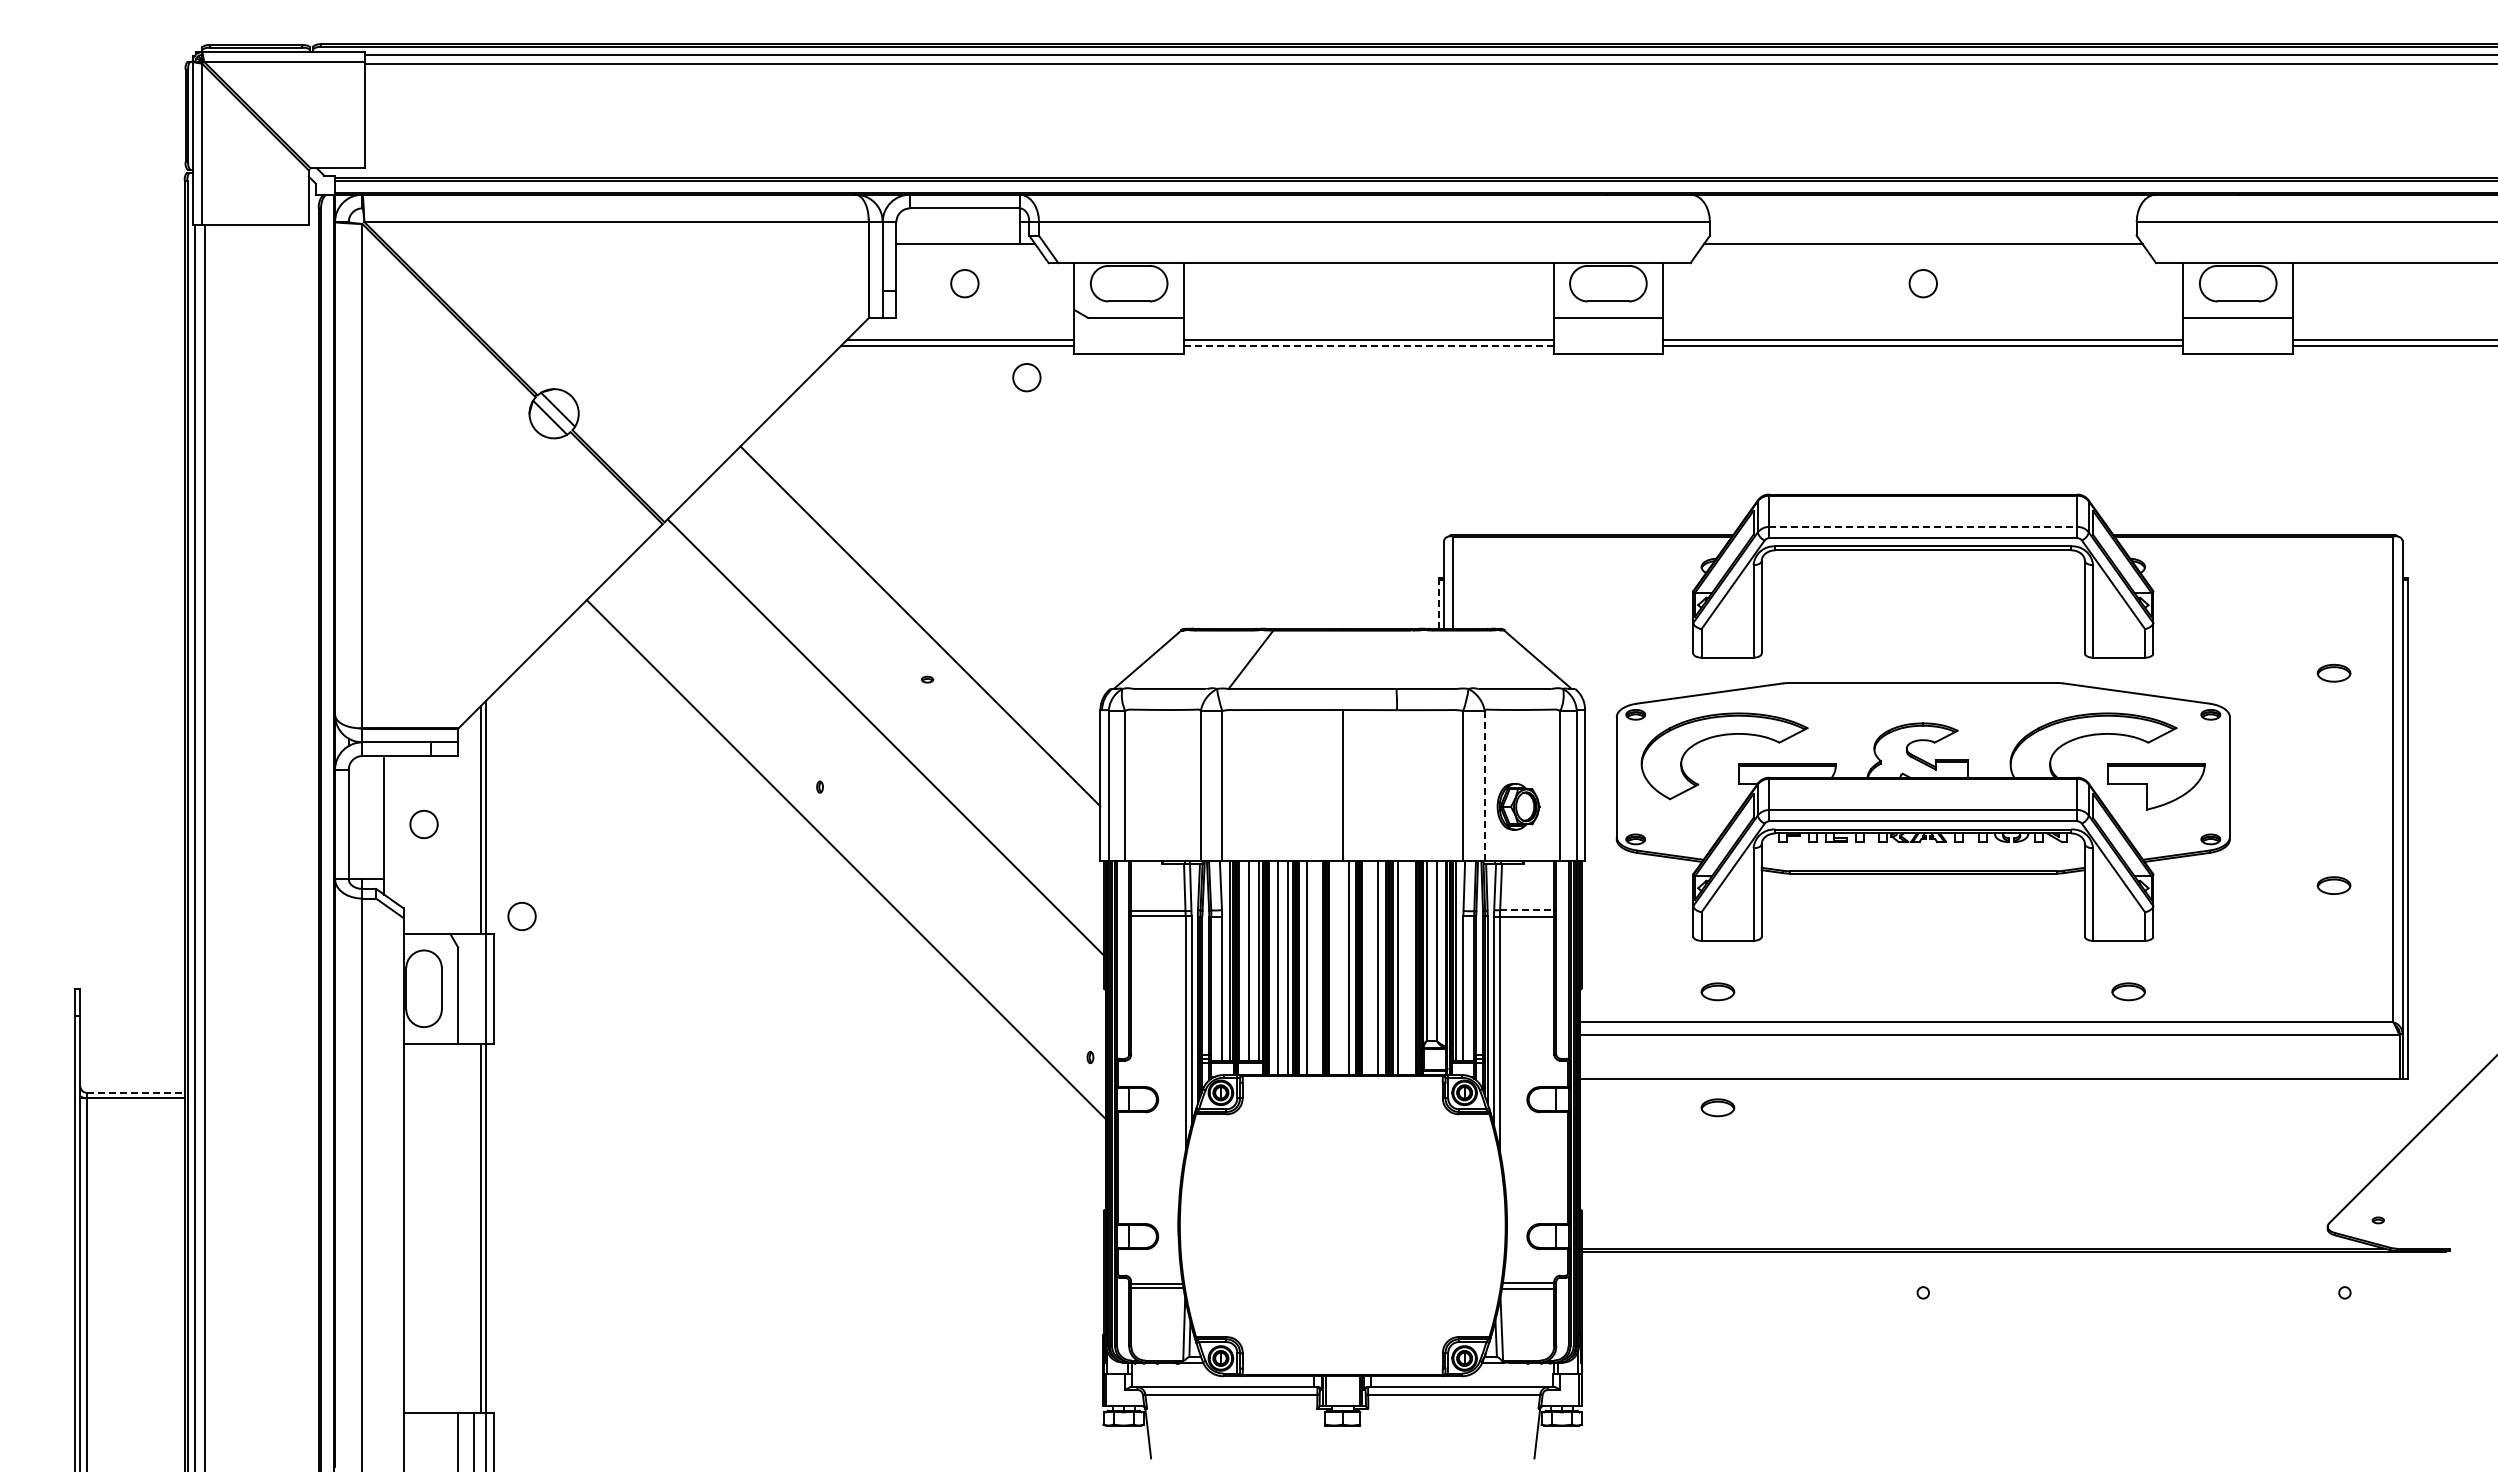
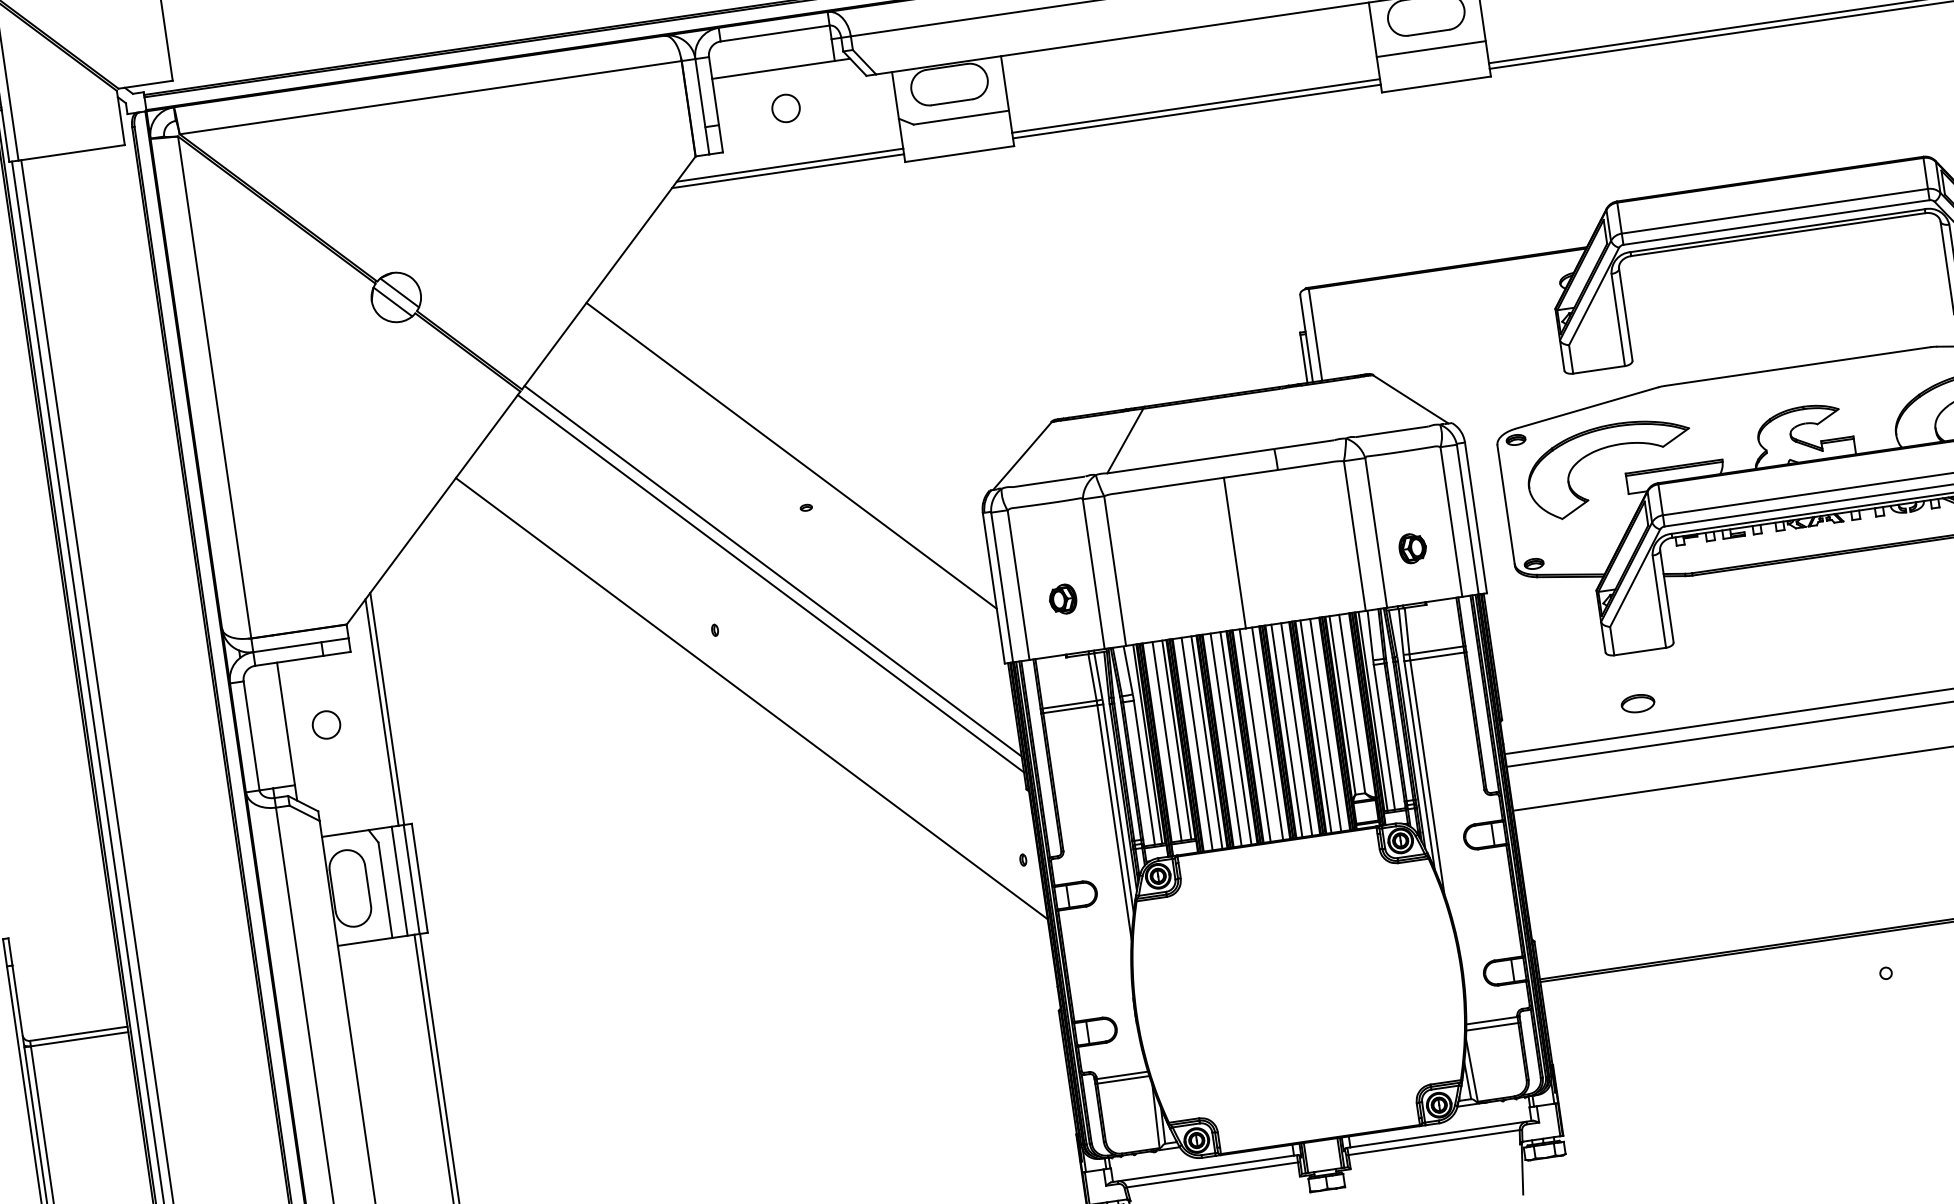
line: (1368, 345) -> (1196, 111), dashed -> solid
circle: (1026, 377) -> (861, 192), removed
line: (1923, 526) -> (1775, 210), dashed -> solid
line: (1438, 603) -> (1303, 357), dashed -> solid
line: (881, 749) -> (770, 583), added
line: (1484, 785) -> (1375, 532), dashed -> solid
part: (1166, 806) -> (1062, 599), added
part: (1518, 806) -> (1412, 548), size x0.62
line: (1527, 910) -> (1436, 650), dashed -> solid
circle: (521, 916) -> (436, 802), removed
line: (1317, 968) -> (1236, 738), added
line: (1336, 968) -> (1255, 735), added
line: (1368, 968) -> (1287, 731), added
line: (1407, 968) -> (1325, 725), added
line: (473, 988) -> (399, 880), added
line: (135, 1092) -> (78, 1033), dashed -> solid
part: (1717, 1107) -> (1654, 818), removed

